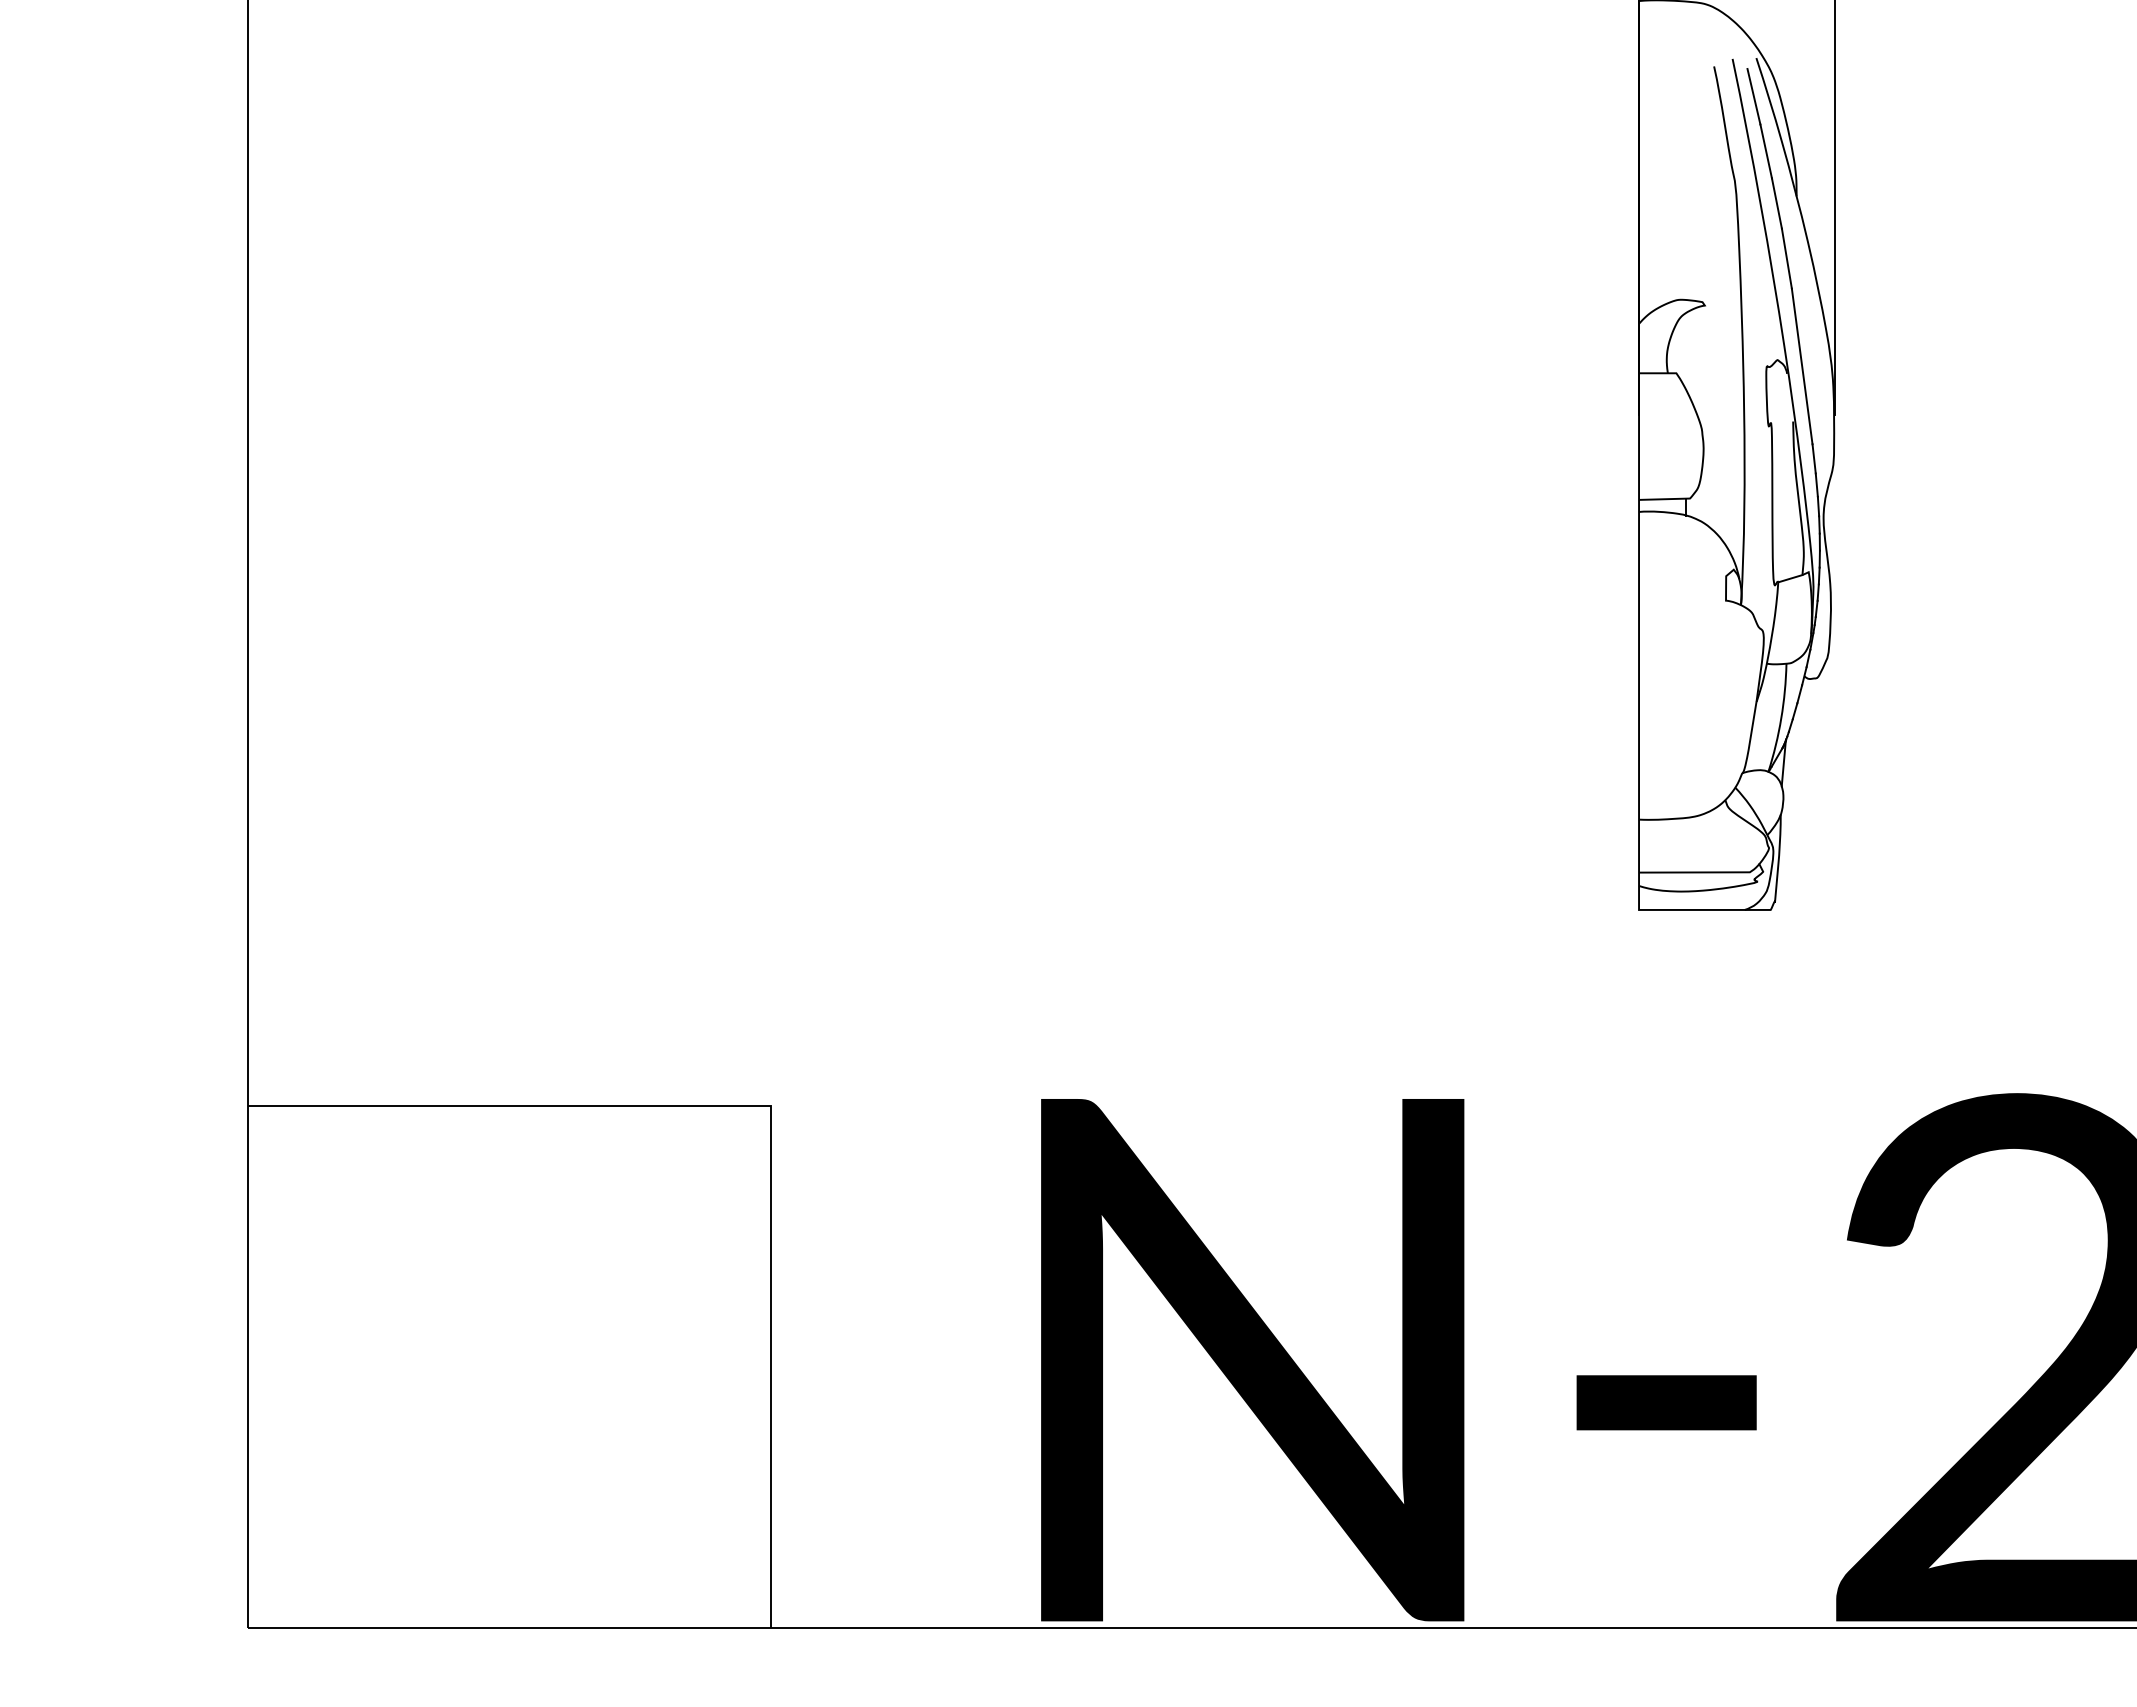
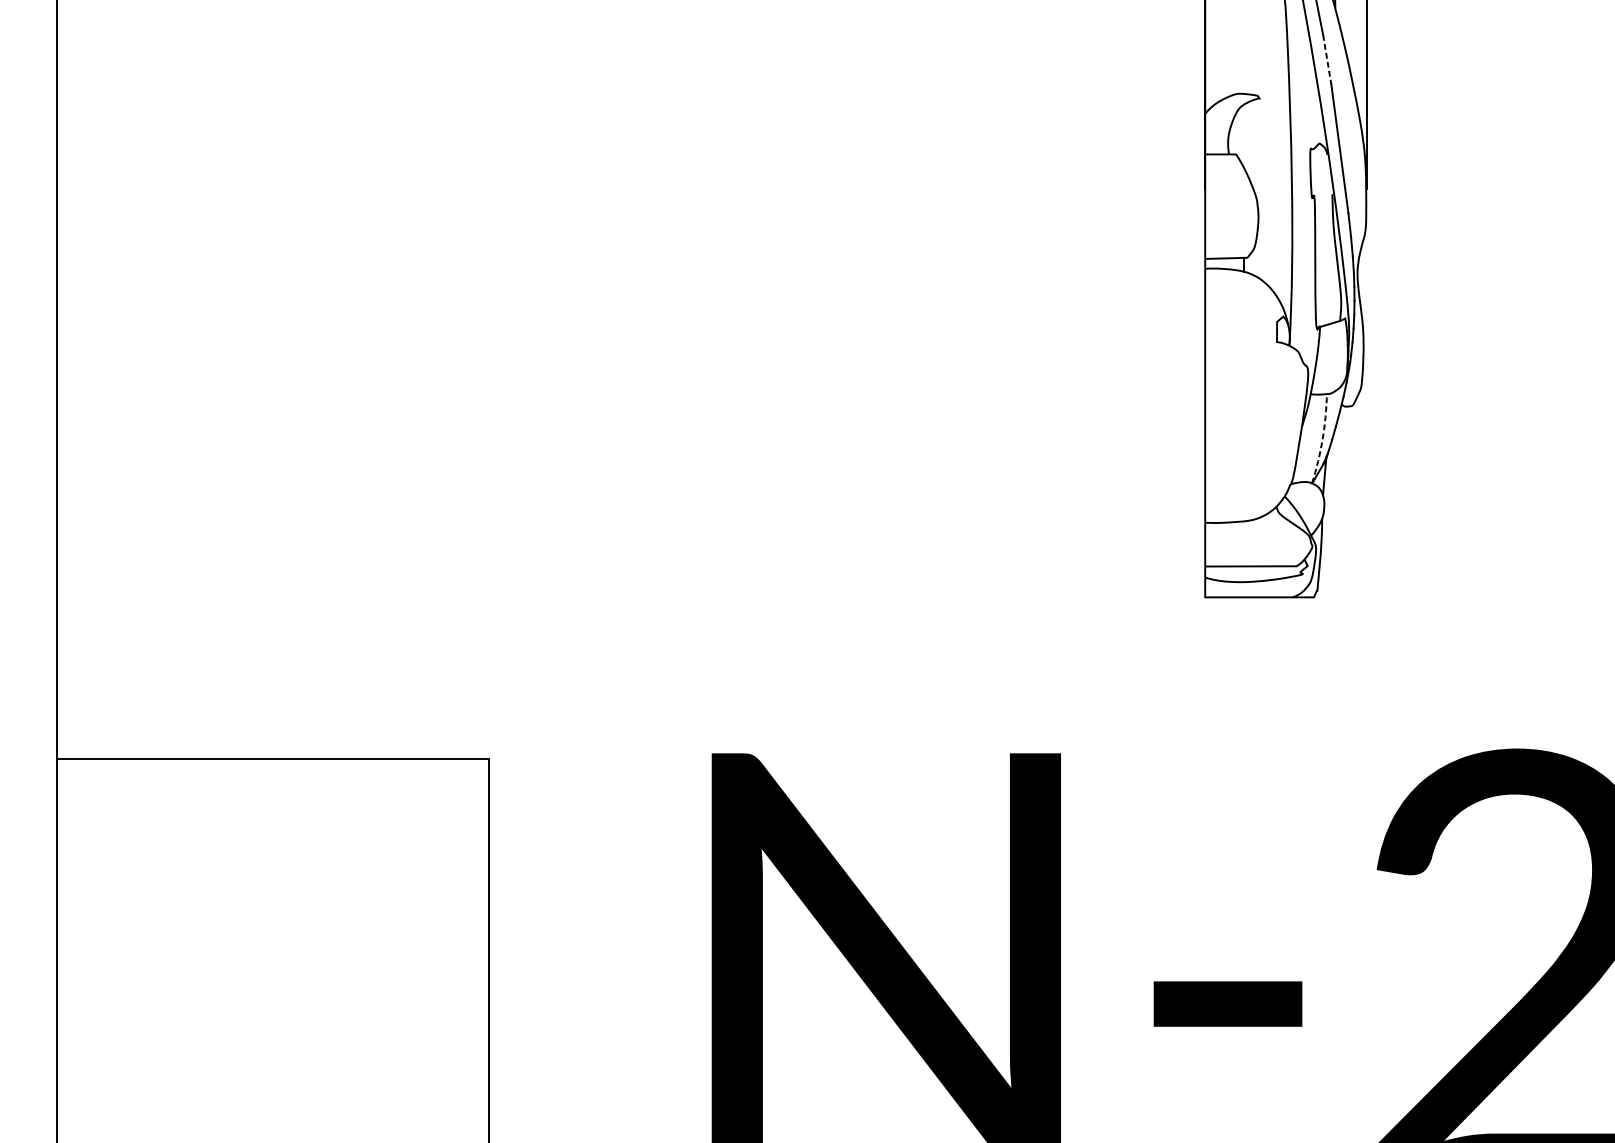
line: (1786, 259) -> (1326, 60), solid -> dashed
arc: (1781, 718) -> (1322, 439), solid -> dashed

